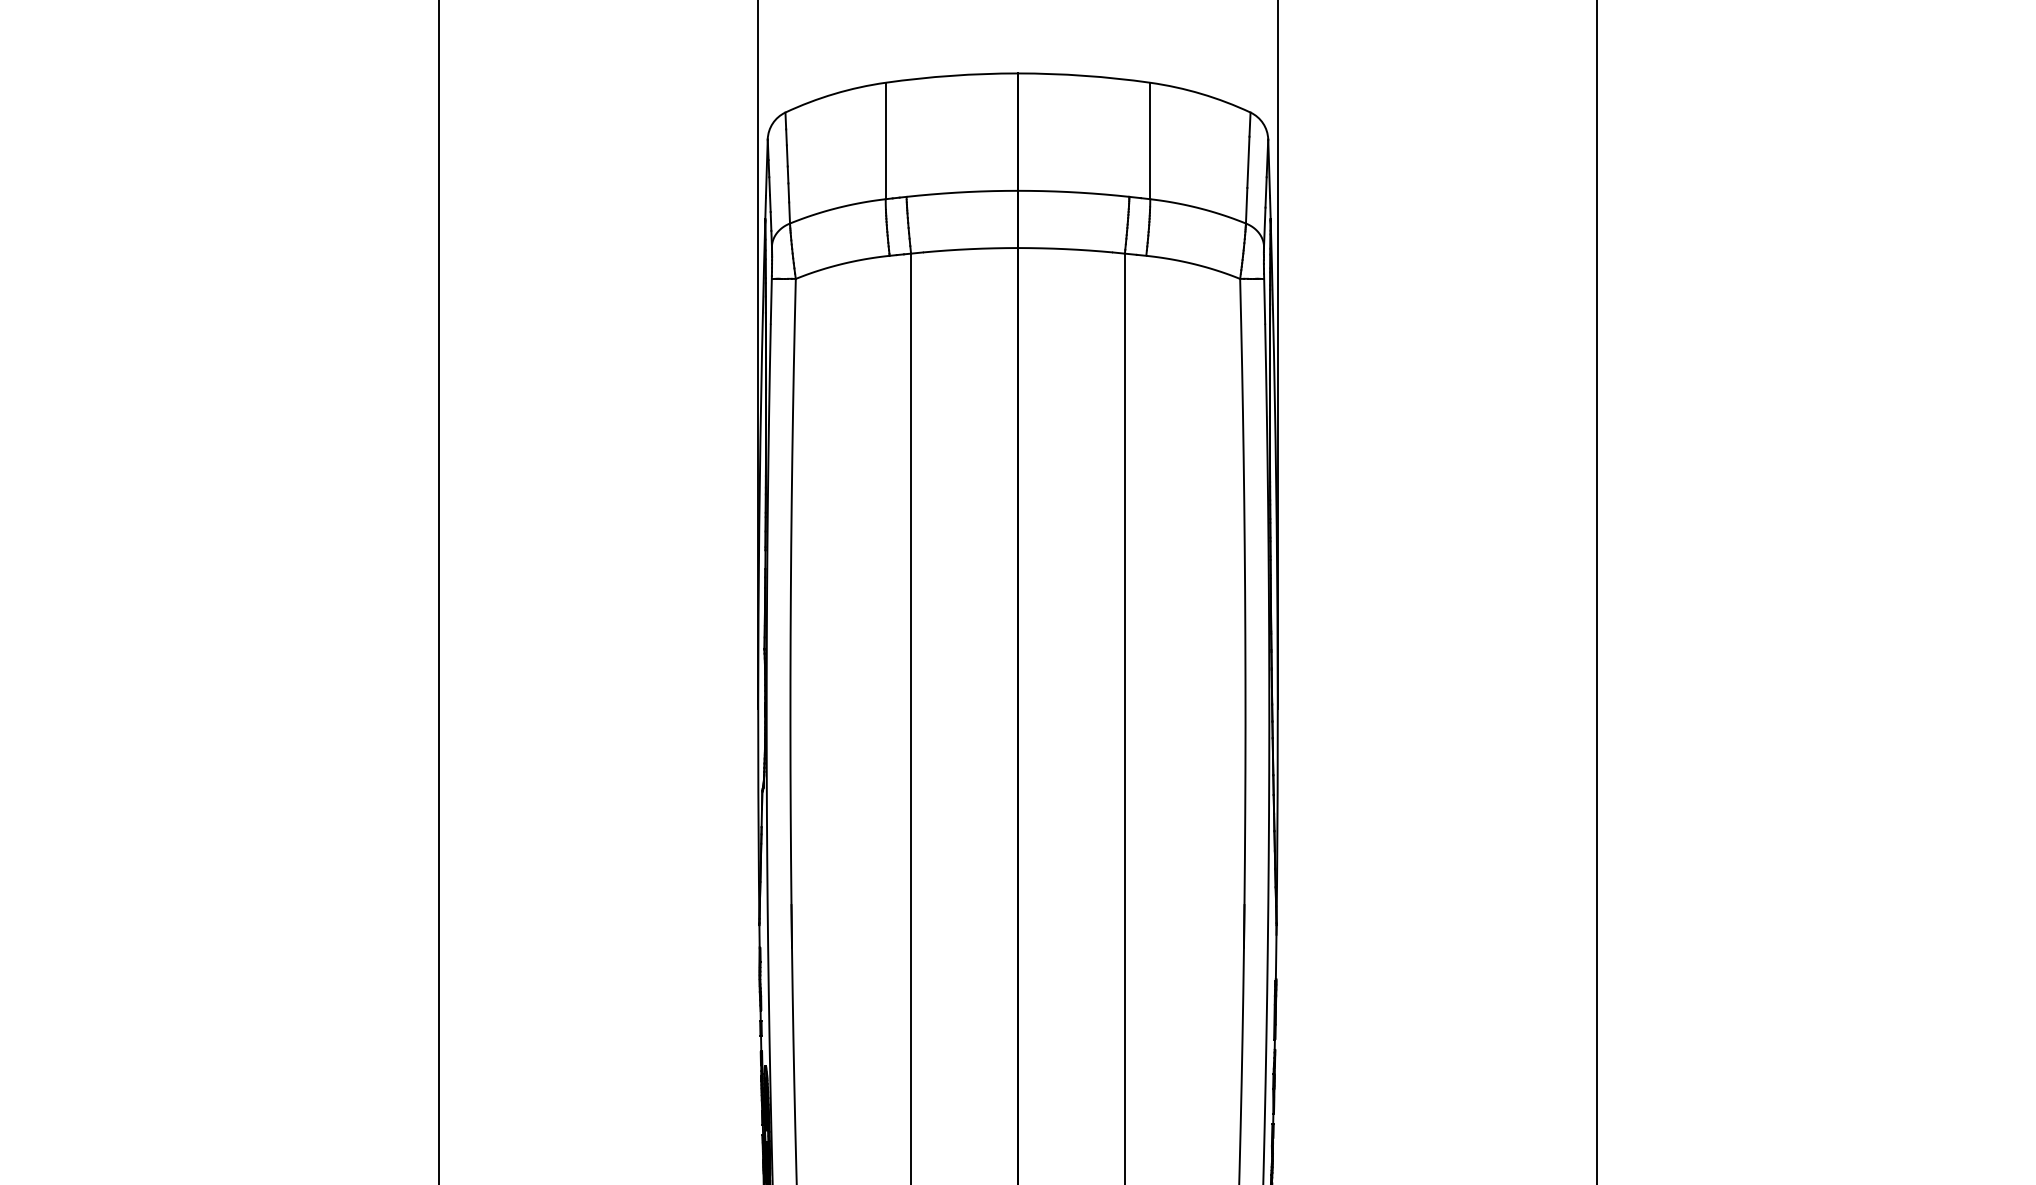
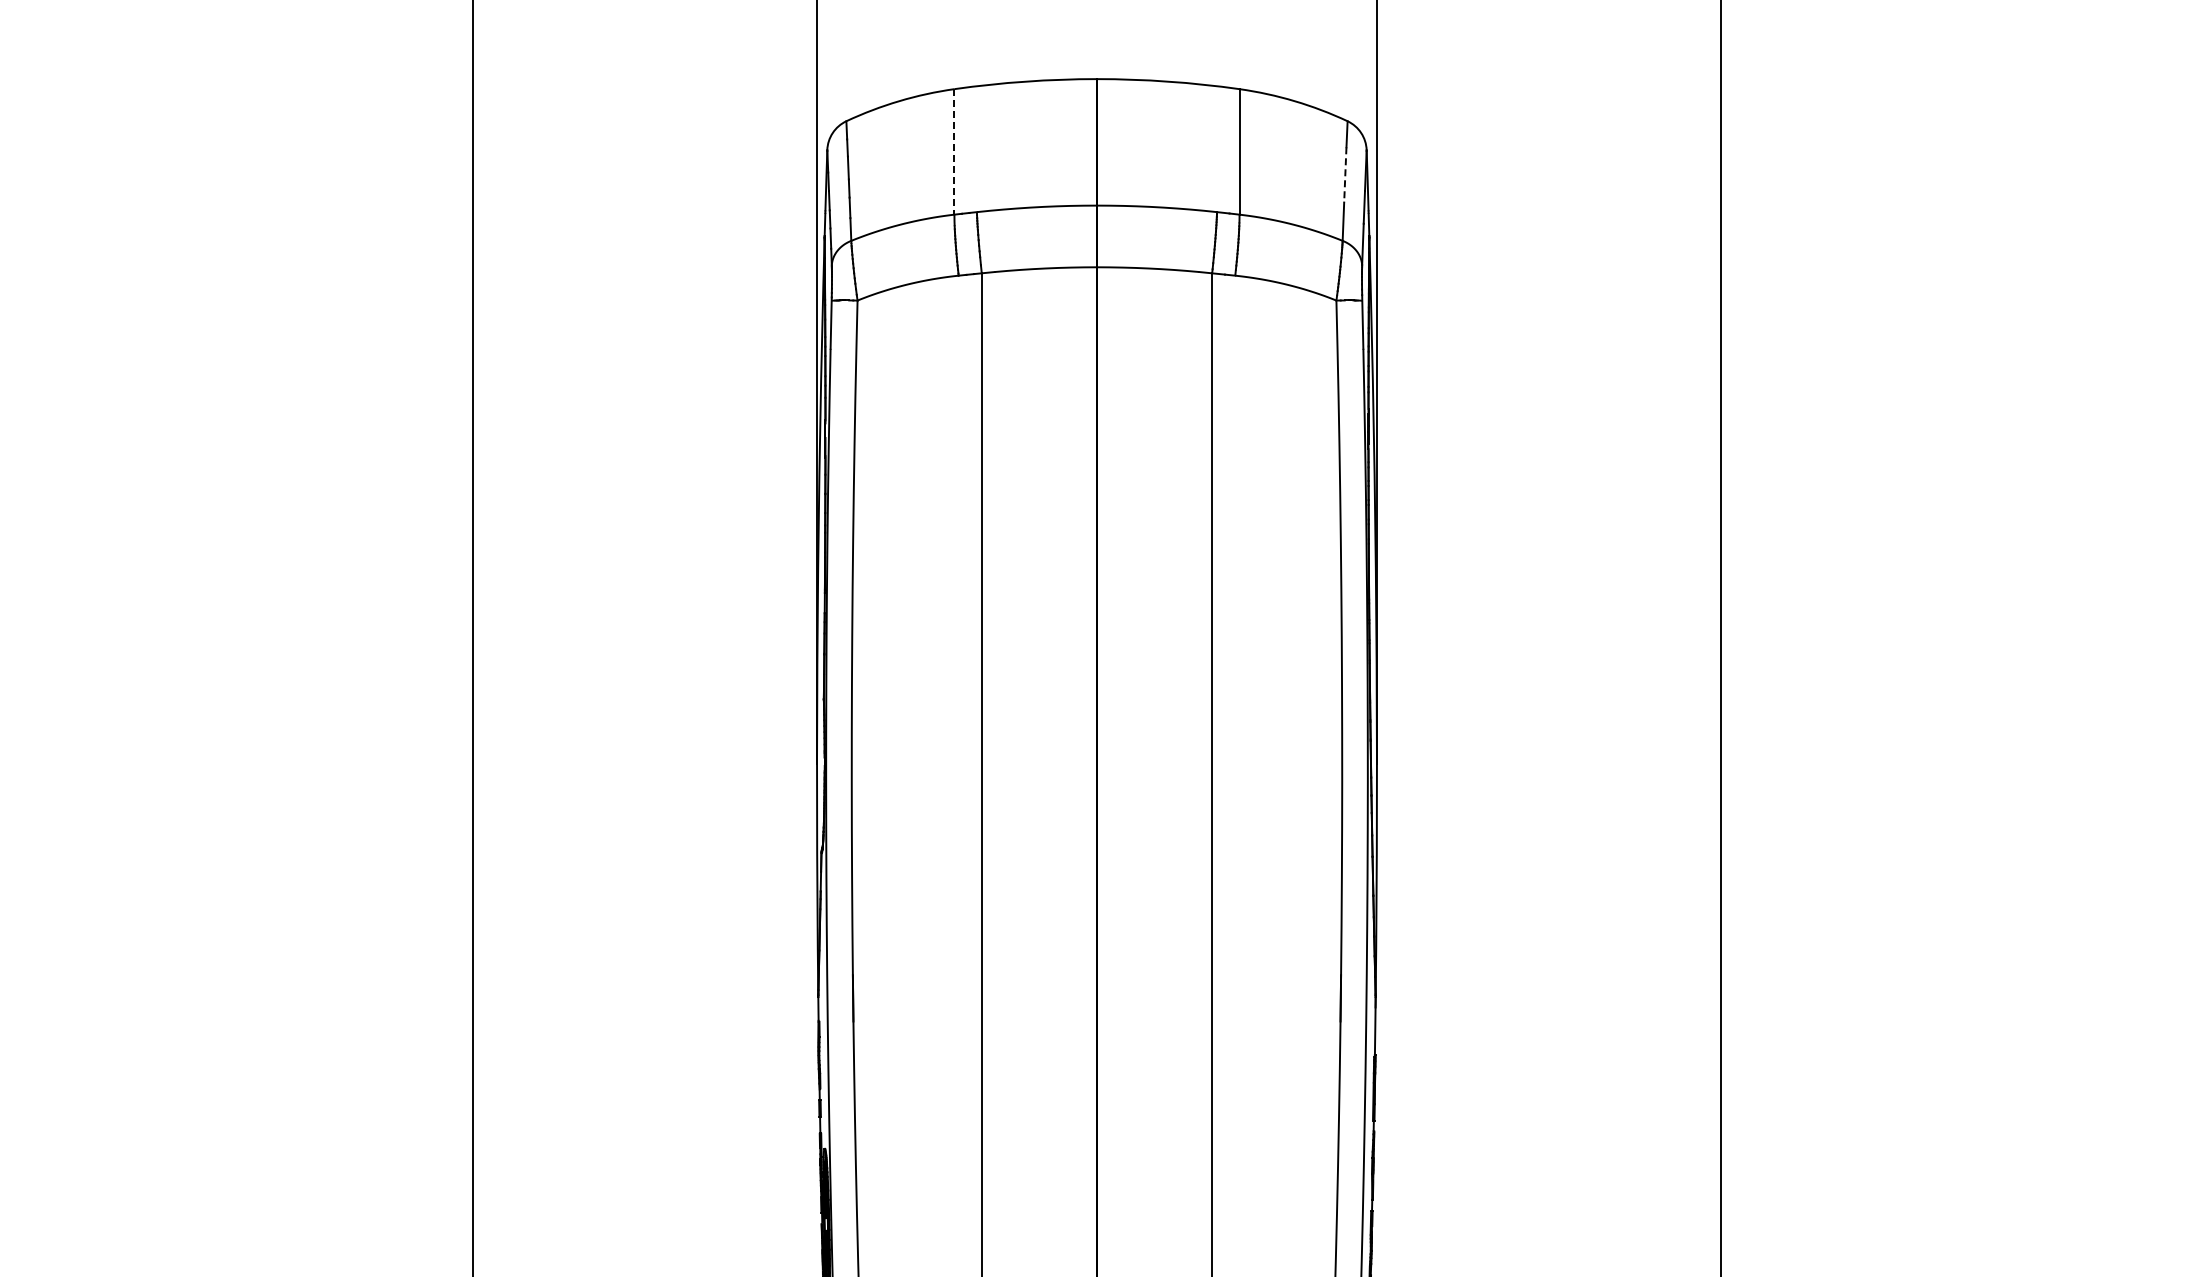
line: (885, 140) -> (954, 151), solid -> dashed
line: (1248, 161) -> (1345, 174), solid -> dashed

